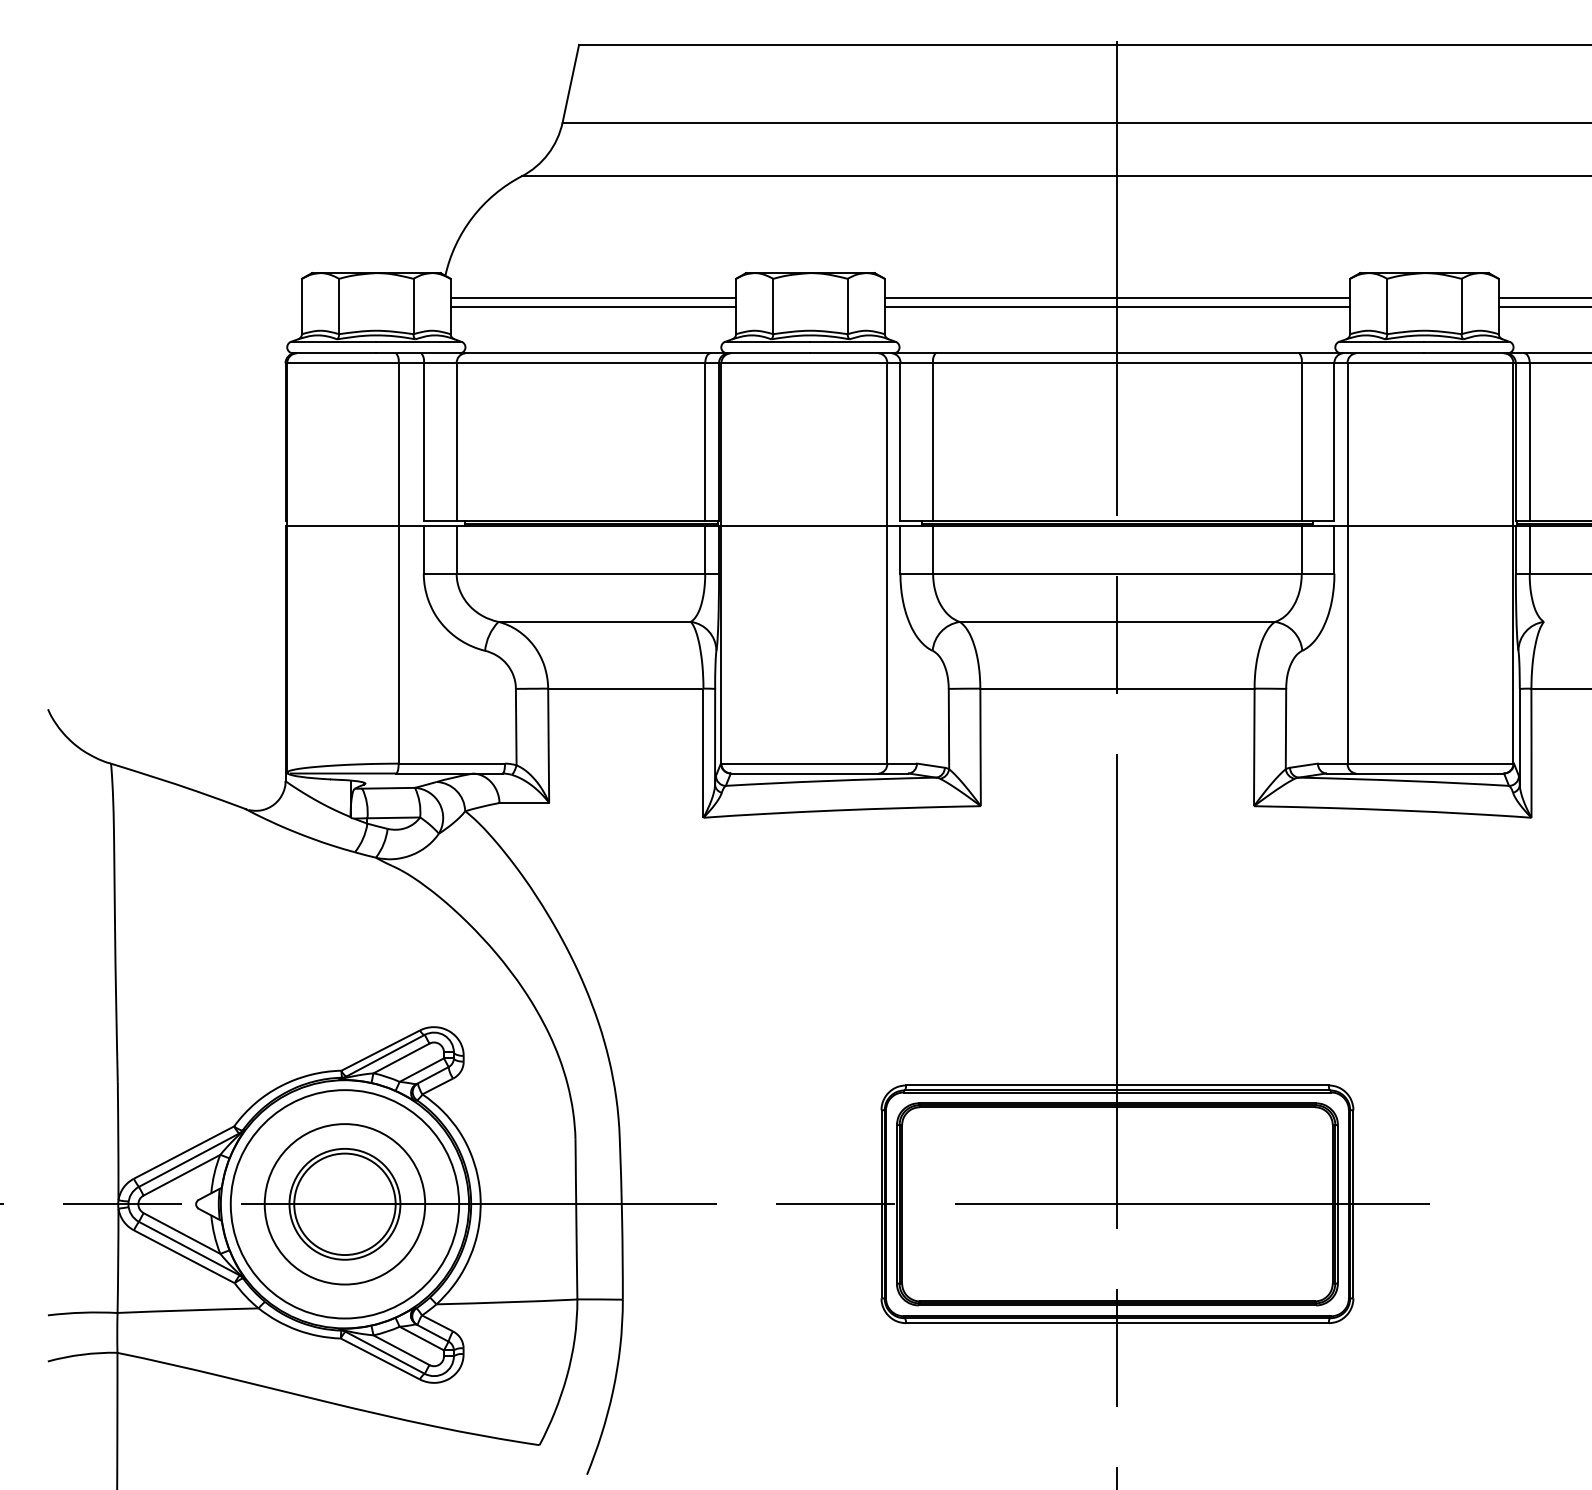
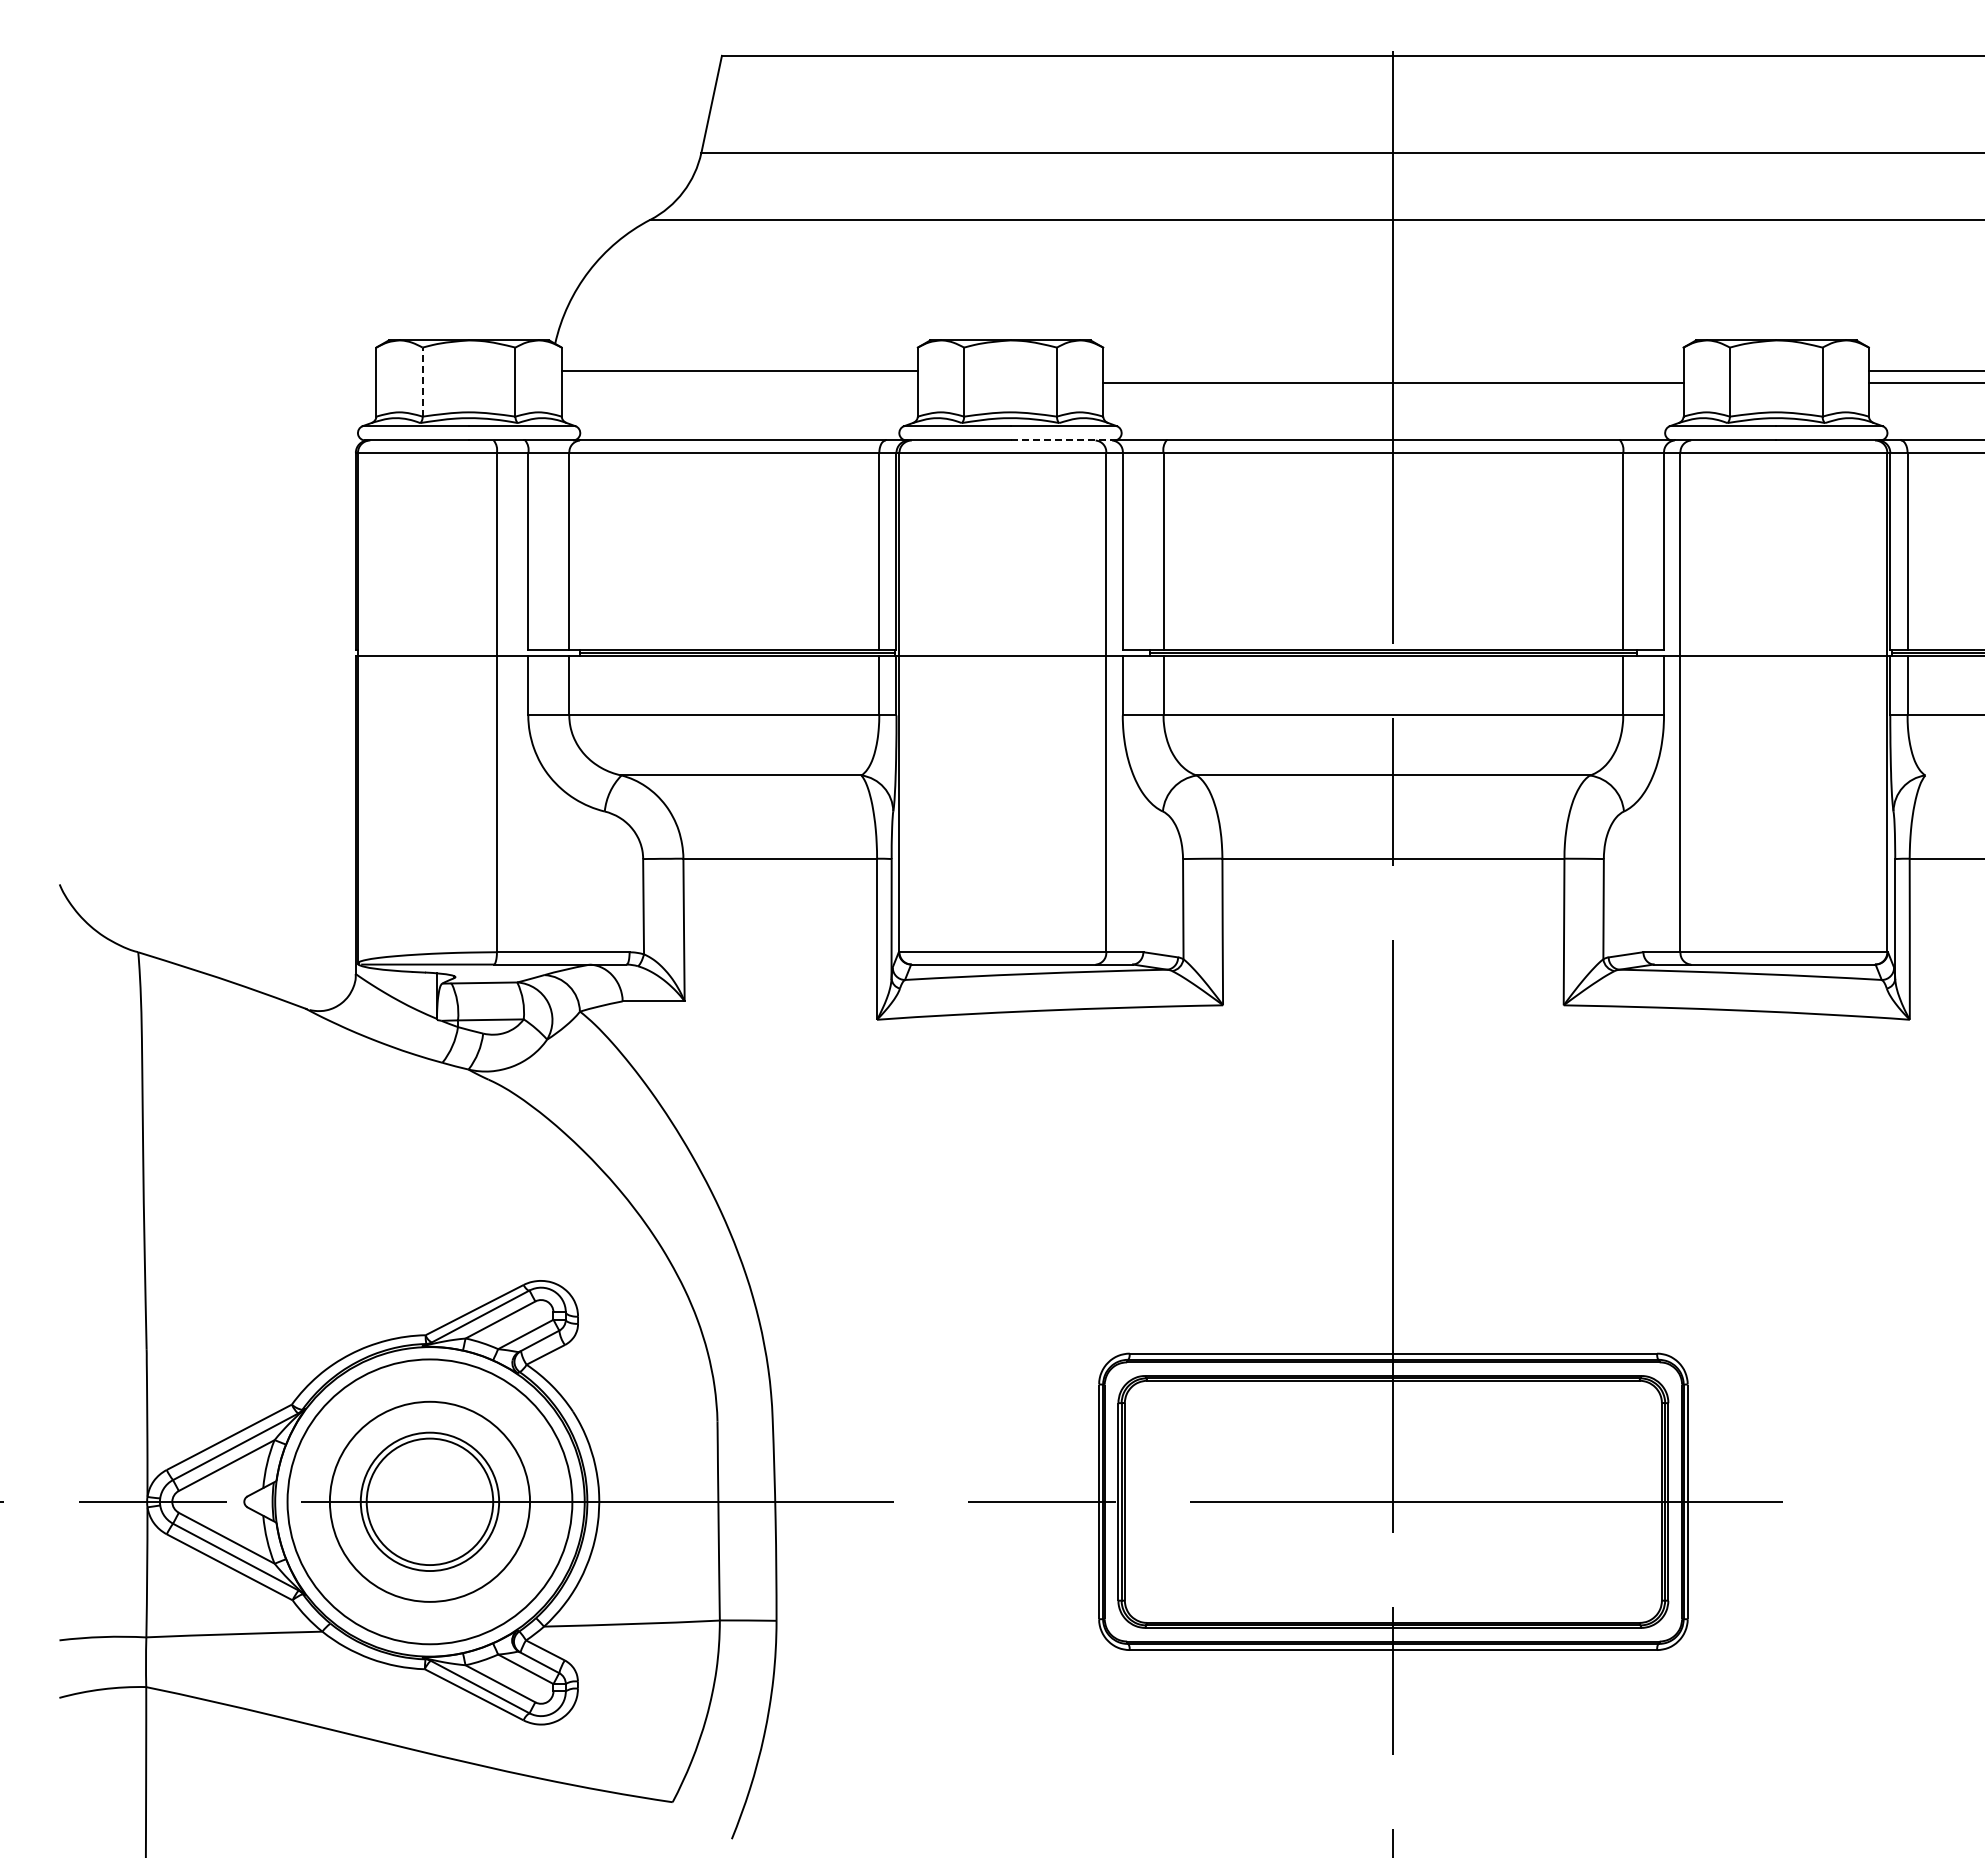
line: (1117, 297) -> (1393, 371), removed
line: (338, 306) -> (422, 382), solid -> dashed
line: (593, 307) -> (739, 383), removed
line: (851, 353) -> (1061, 440), solid -> dashed

